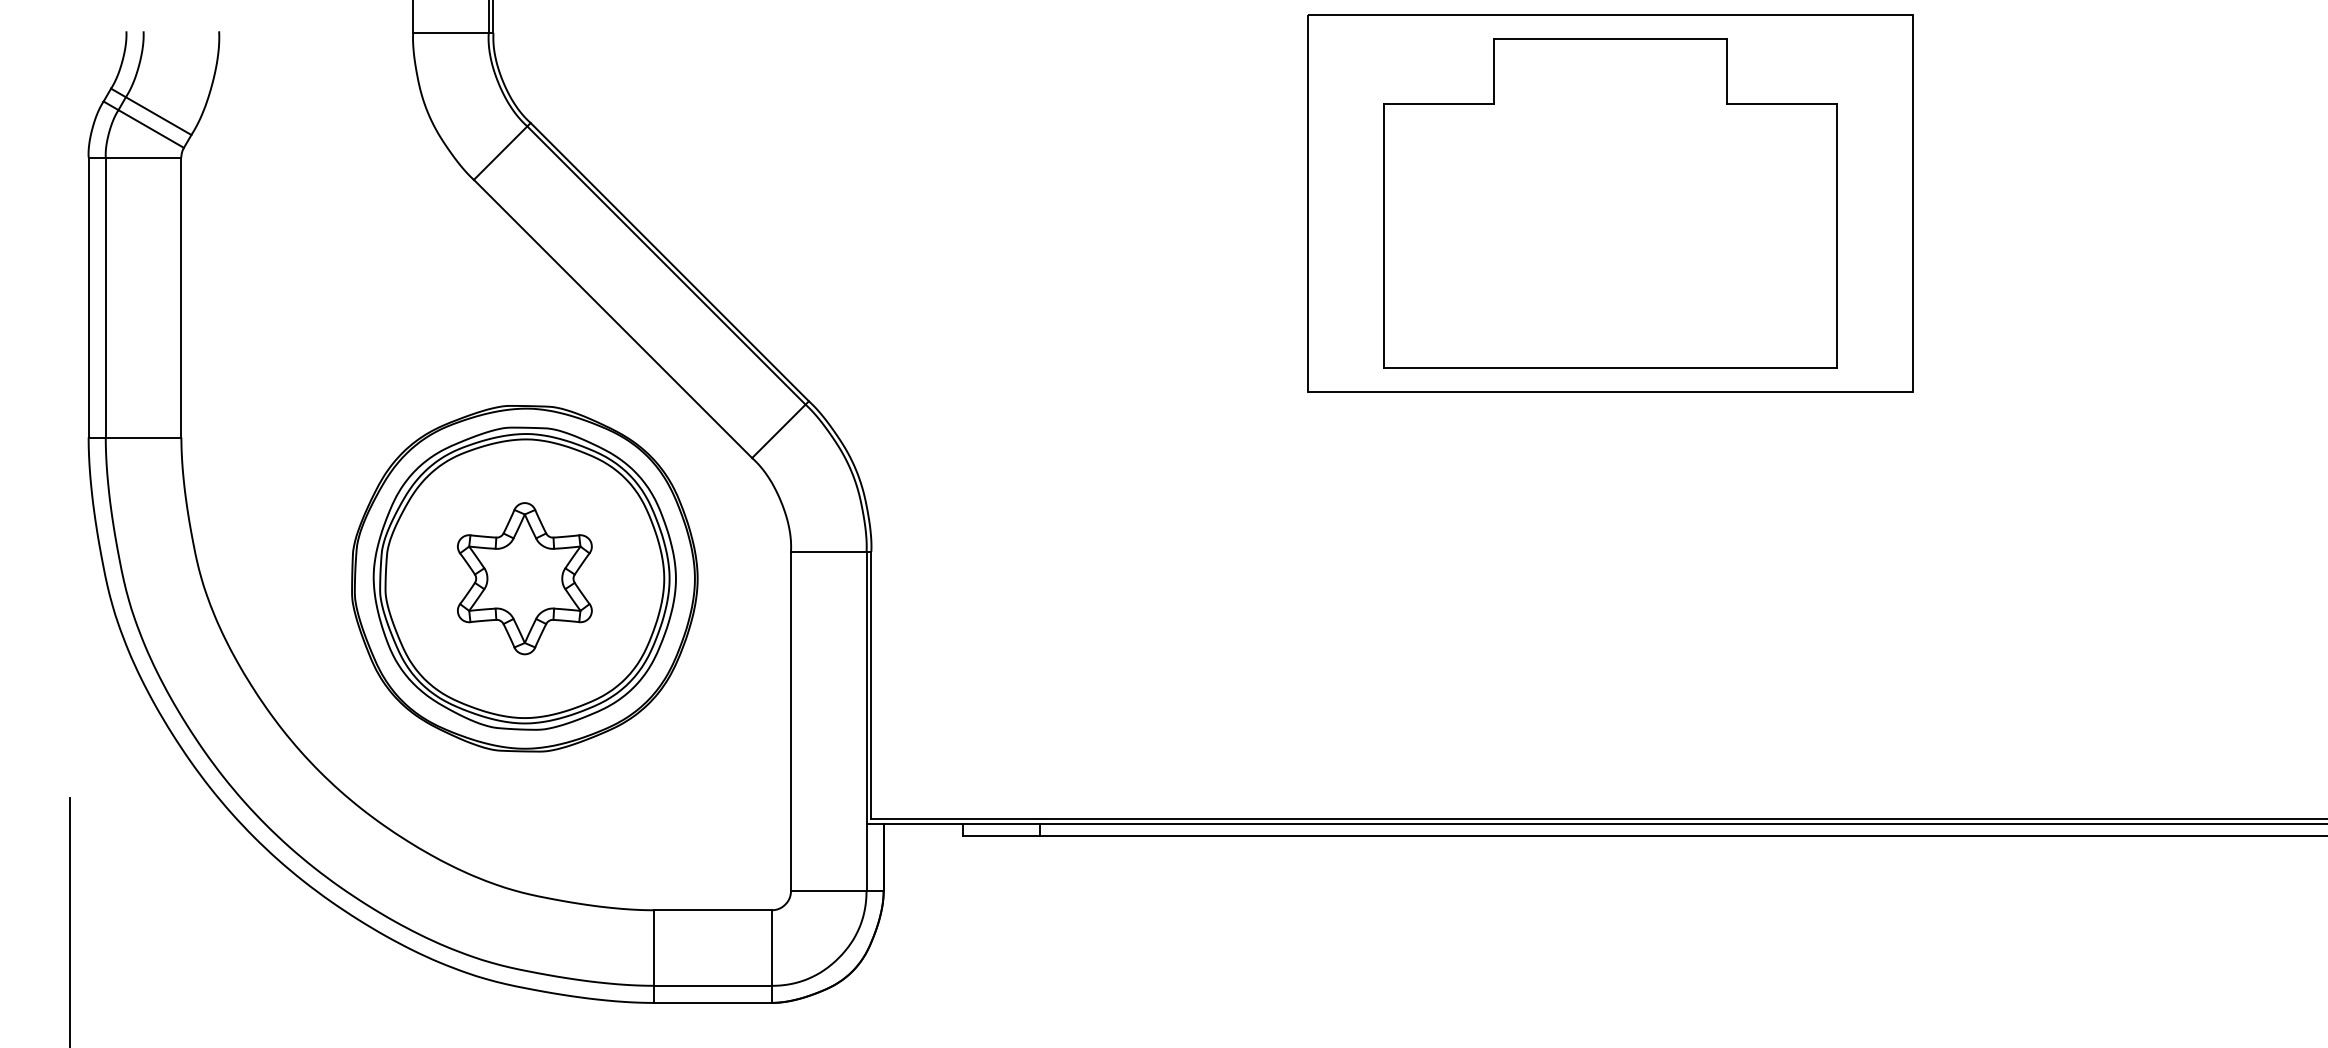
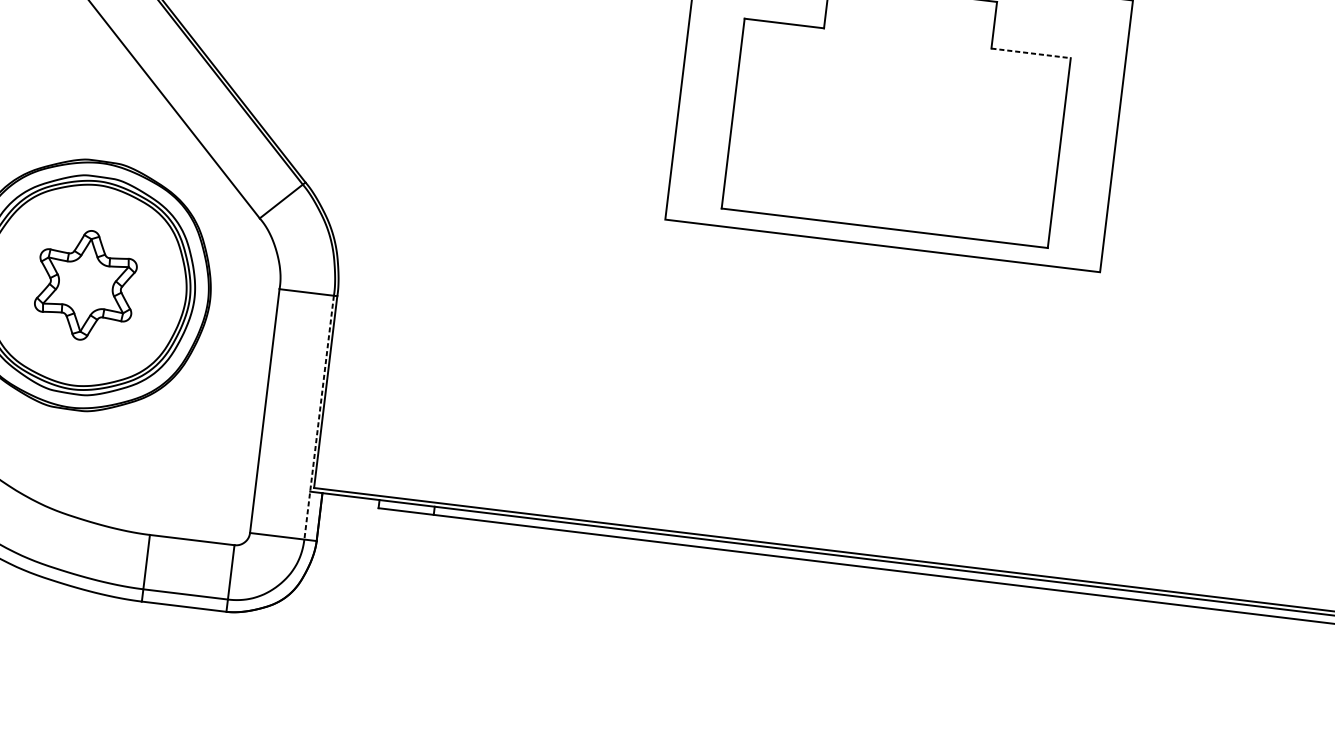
line: (1782, 103) -> (1031, 53), solid -> dashed
line: (866, 721) -> (319, 417), solid -> dashed

